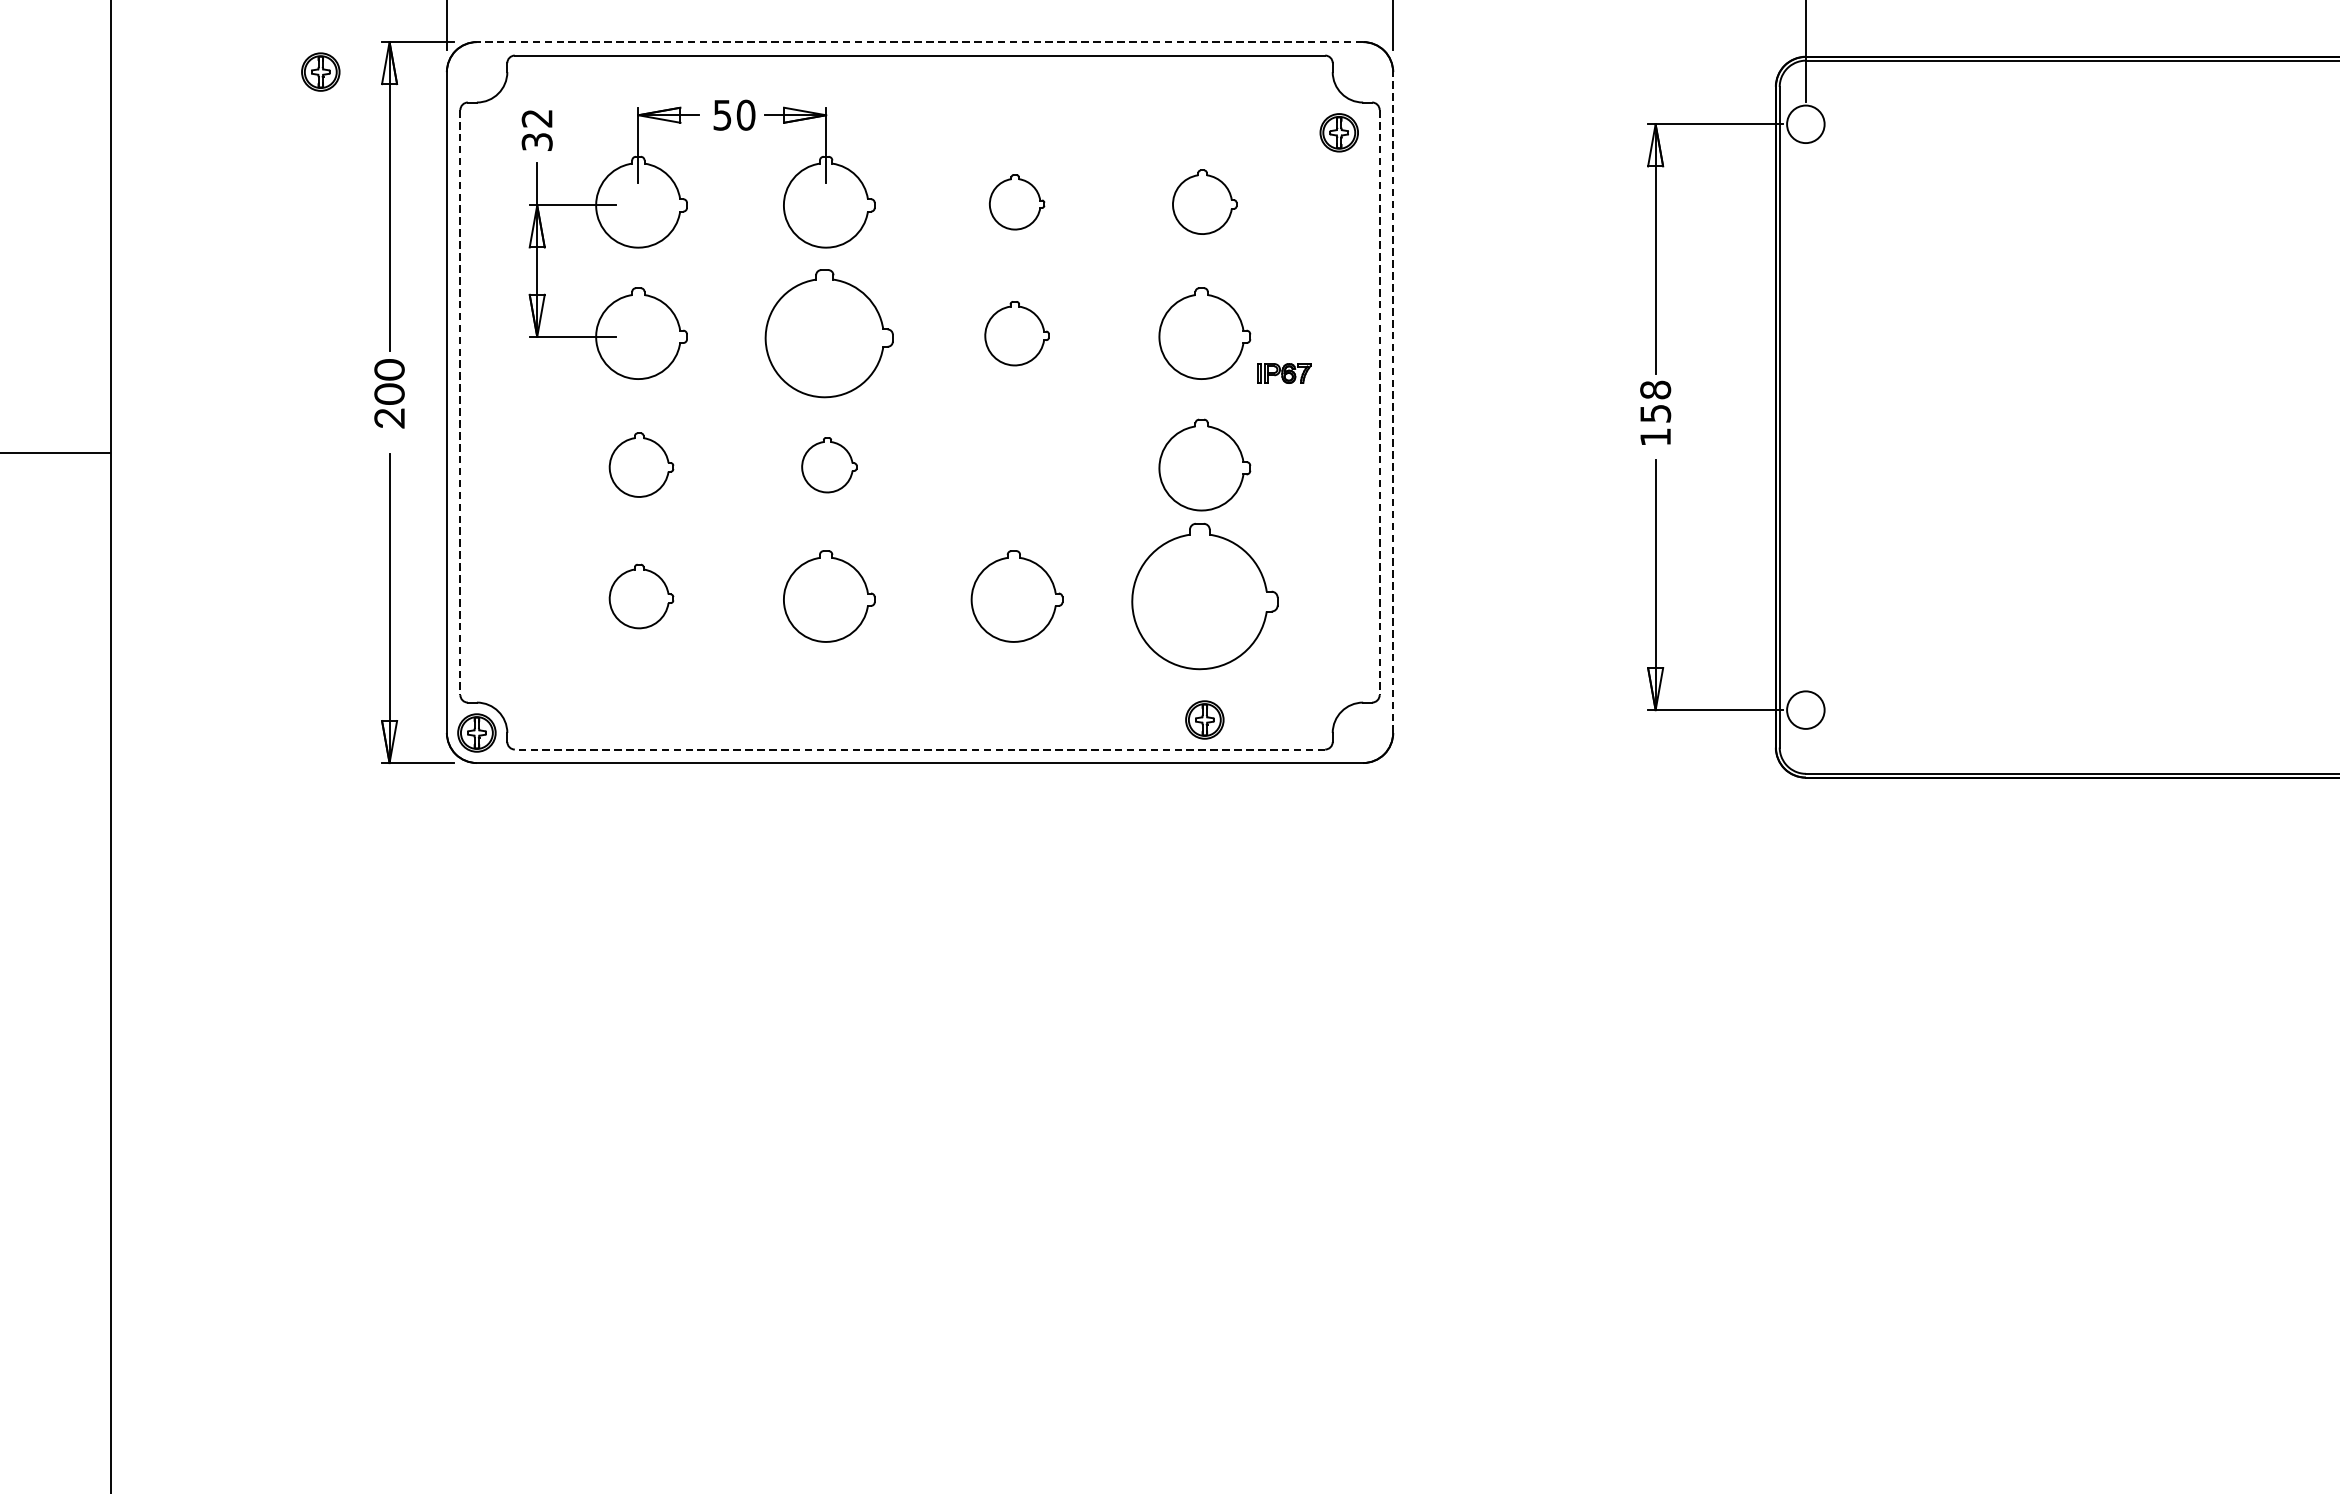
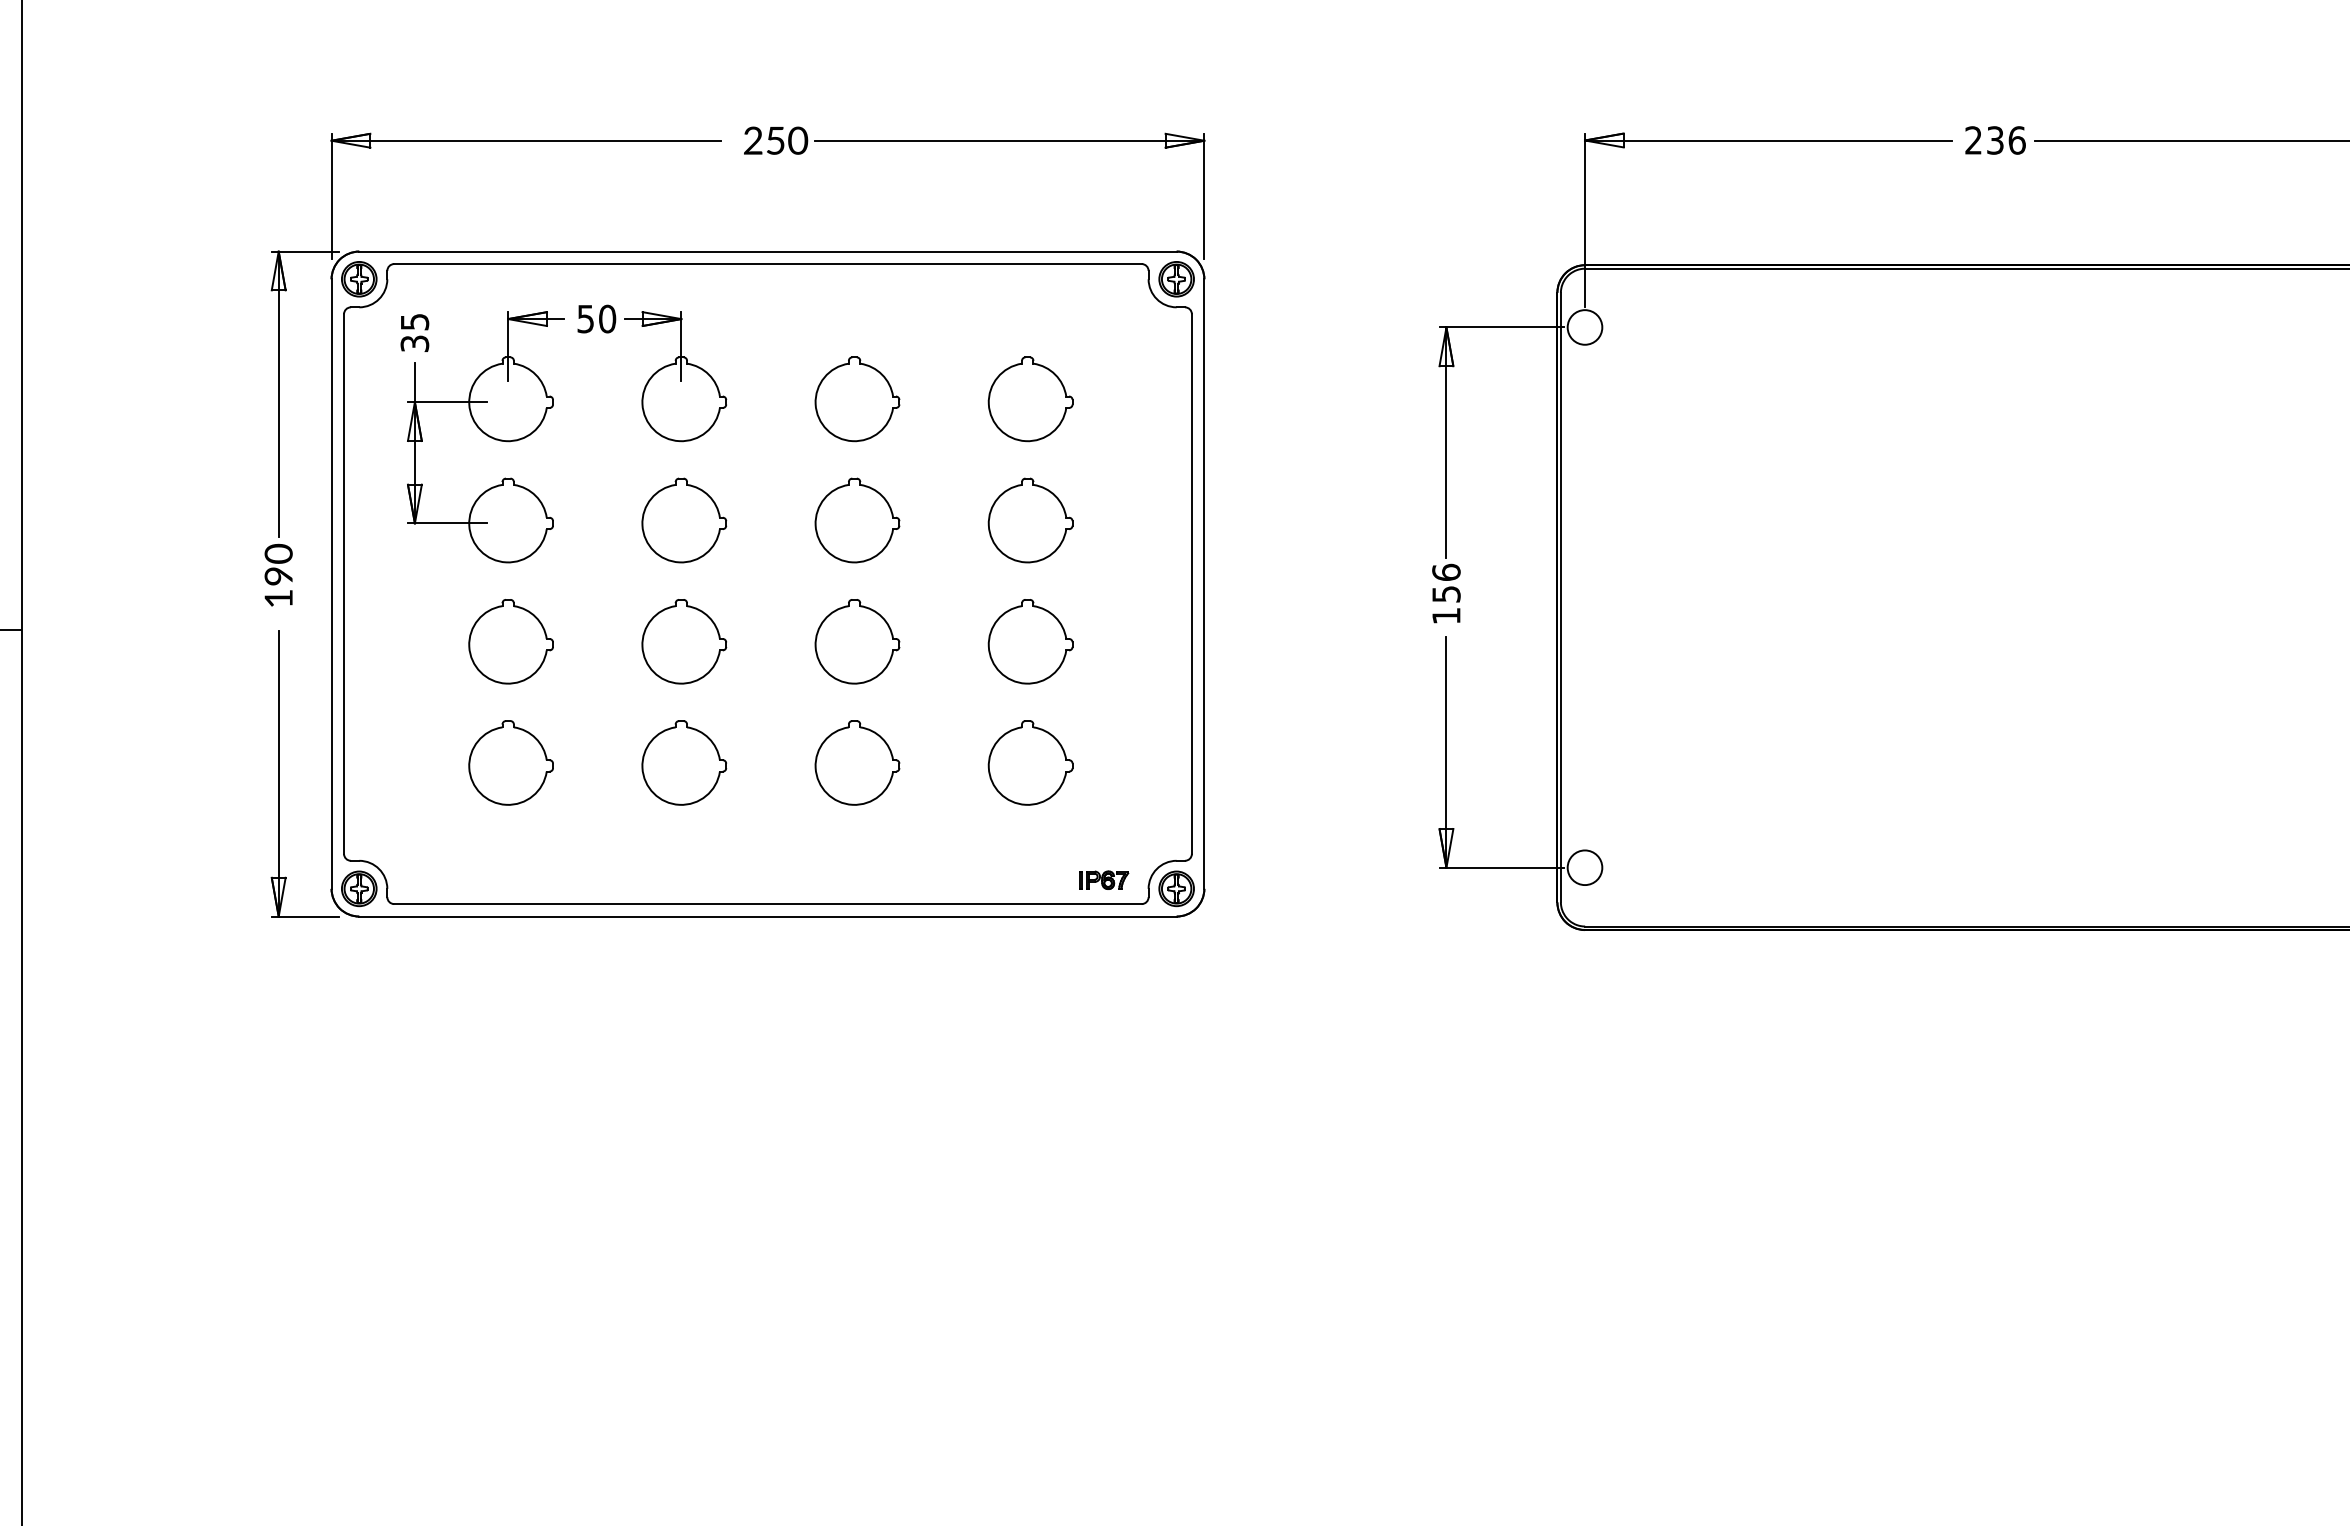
line: (919, 41) -> (767, 251), dashed -> solid
part: (321, 72) -> (359, 279), moved
text: (536, 118) -> (414, 322), 32 -> 35
part: (1339, 133) -> (1176, 279), moved
part: (1017, 202) -> (857, 399), size x1.67
part: (1204, 202) -> (1030, 399), size x1.43
part: (829, 333) -> (684, 520), size x0.71
part: (1017, 333) -> (857, 520), size x1.43
part: (1284, 372) -> (1104, 879), moved
text: (1655, 388) -> (1446, 571), 158 -> 156
line: (460, 403) -> (344, 584), dashed -> solid
line: (1379, 403) -> (1191, 584), dashed -> solid
line: (1393, 403) -> (1204, 584), dashed -> solid
text: (389, 406) -> (278, 587), 200 -> 190
part: (640, 464) -> (510, 641), size x1.43
part: (829, 464) -> (684, 641), size x1.67
part: (1017, 464) -> (857, 641), added
part: (640, 596) -> (510, 762), size x1.43
part: (1204, 596) -> (1030, 762), size x0.62
part: (1204, 719) -> (1176, 888), moved
line: (919, 749) -> (767, 904), dashed -> solid

